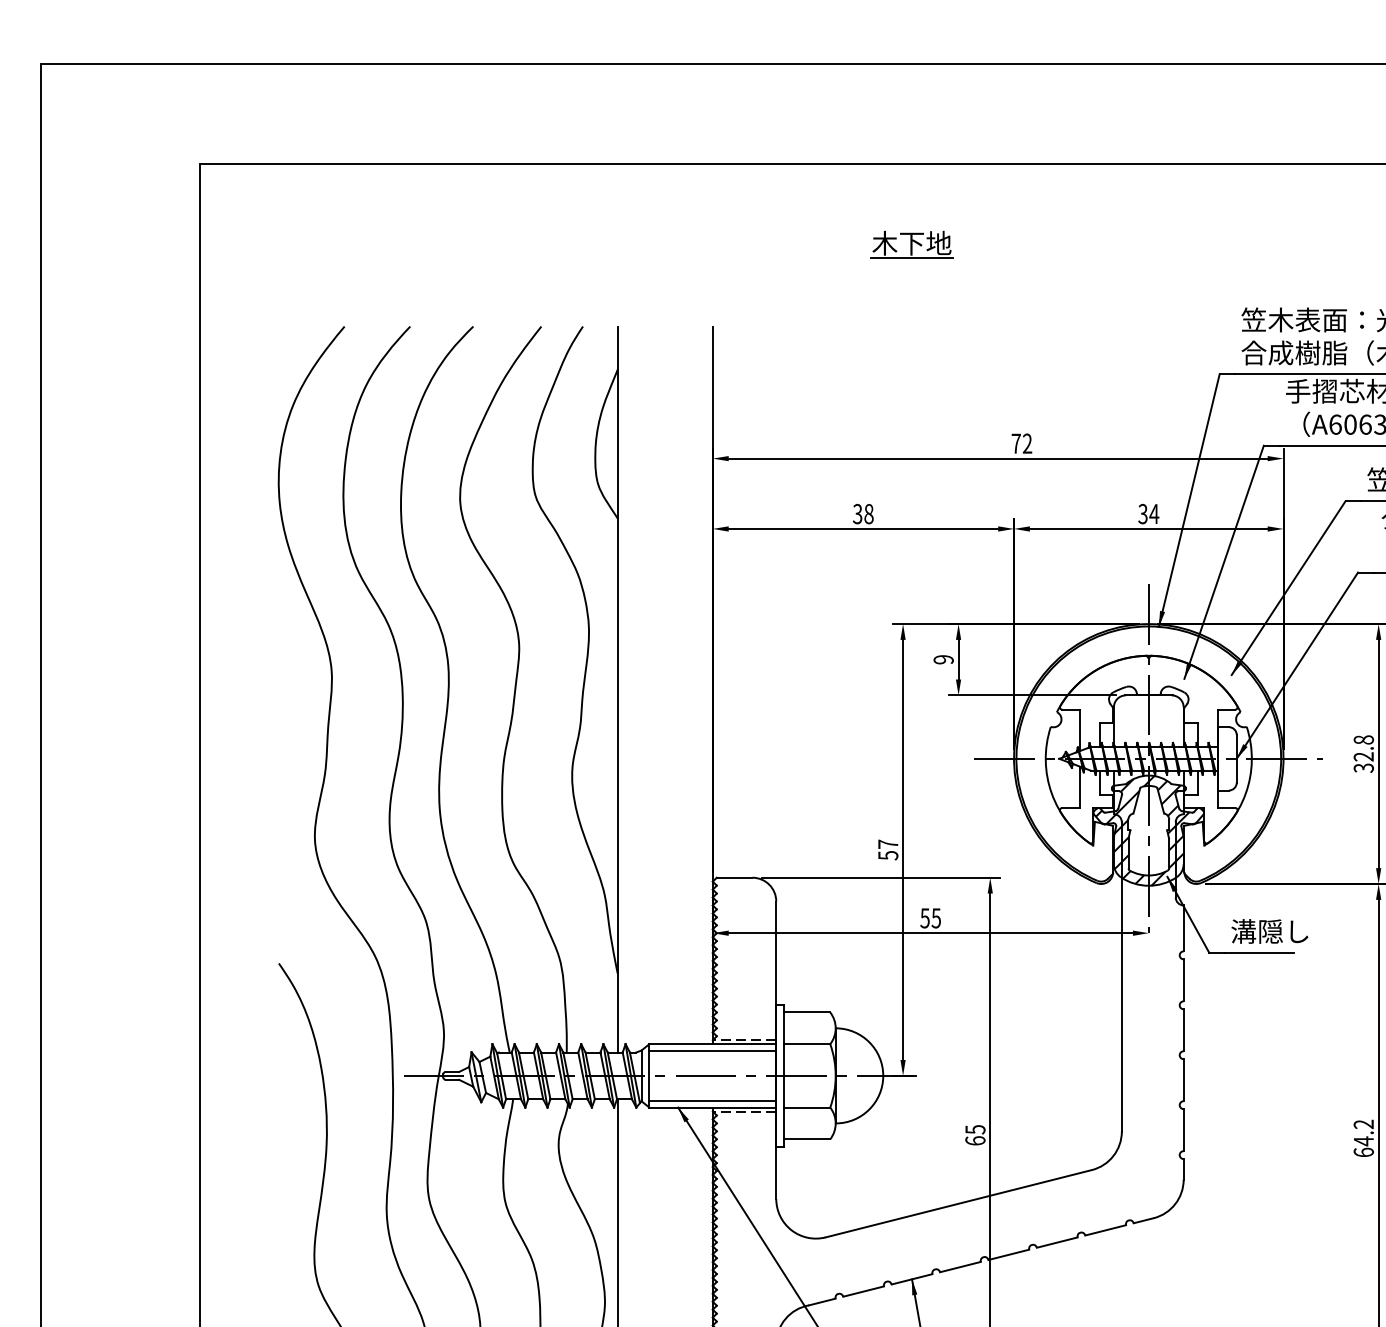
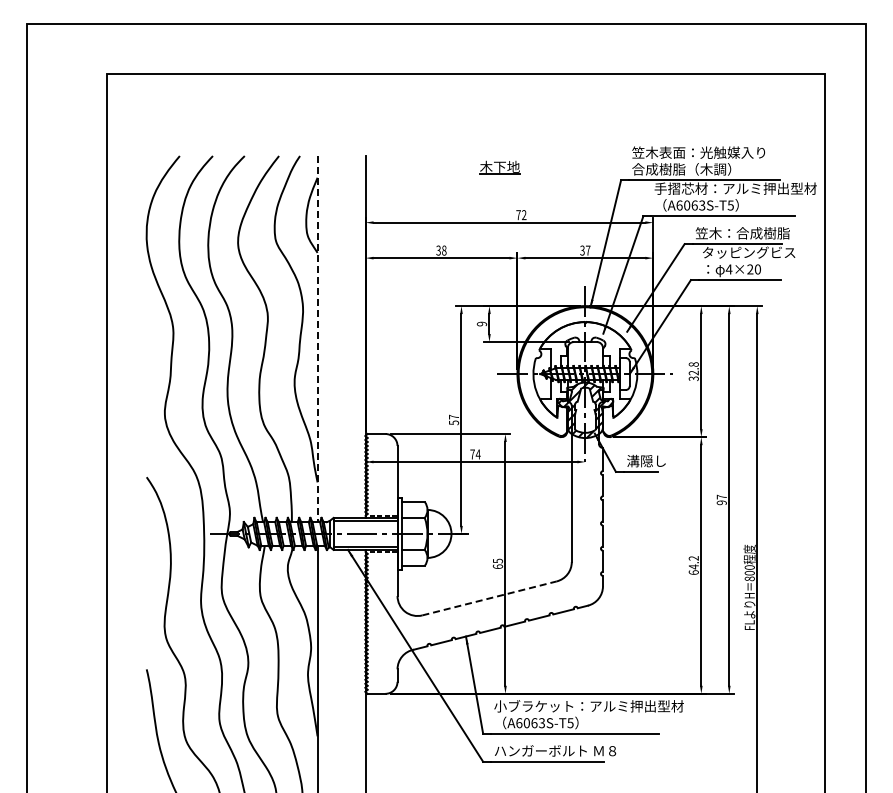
part: (911, 244) -> (499, 167), moved
text: (1152, 513) -> (587, 250), 34 -> 37
line: (617, 690) -> (317, 339), solid -> dashed
text: (930, 918) -> (475, 454), 55 -> 74
line: (960, 1203) -> (490, 598), solid -> dashed

